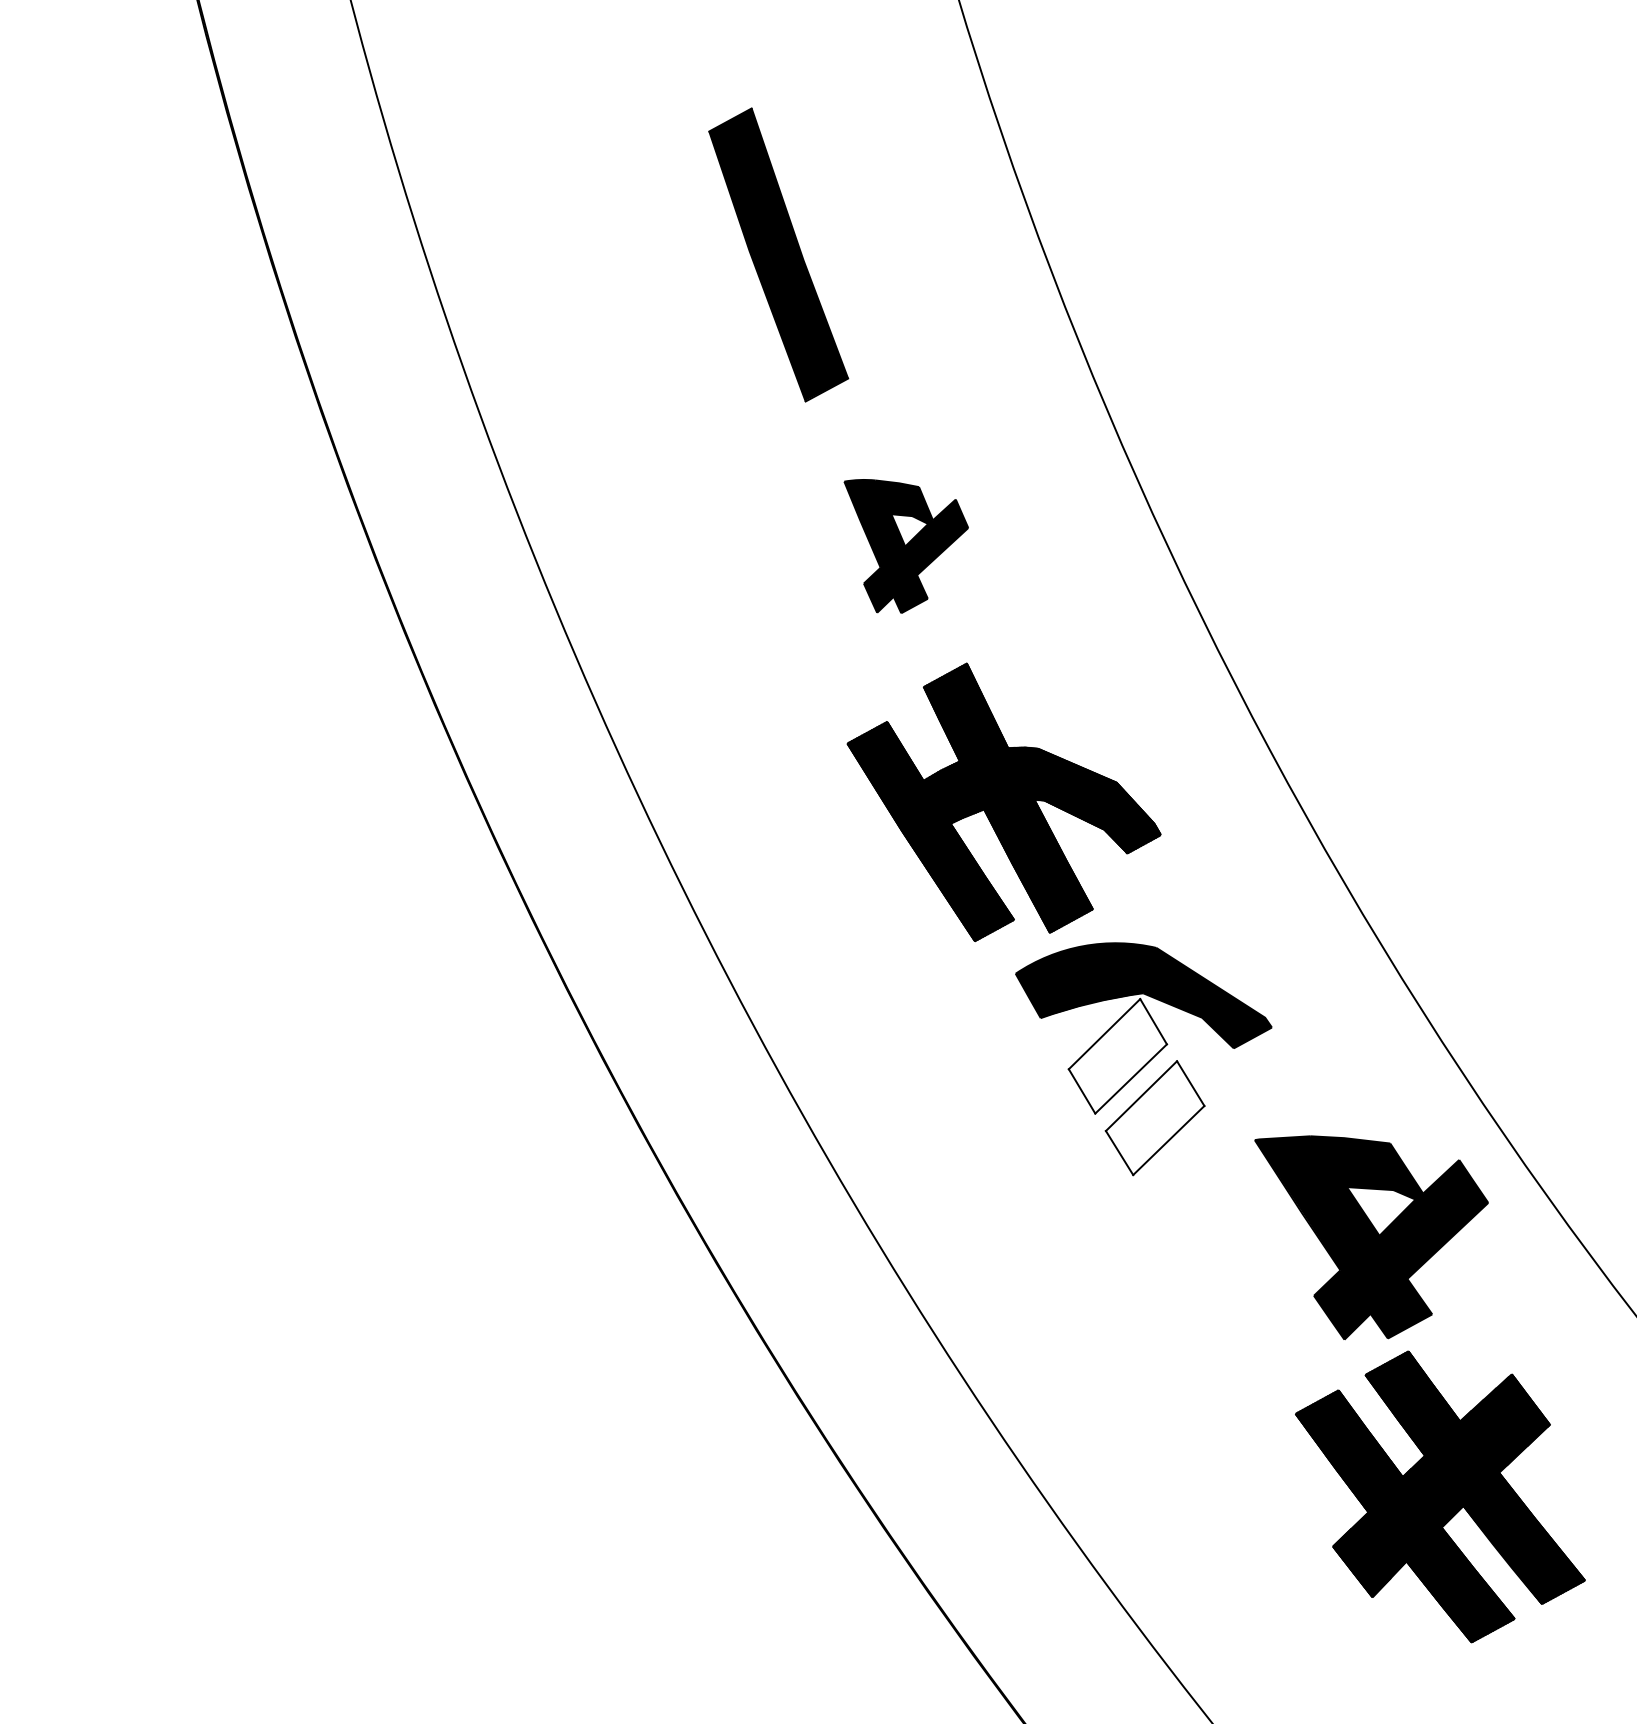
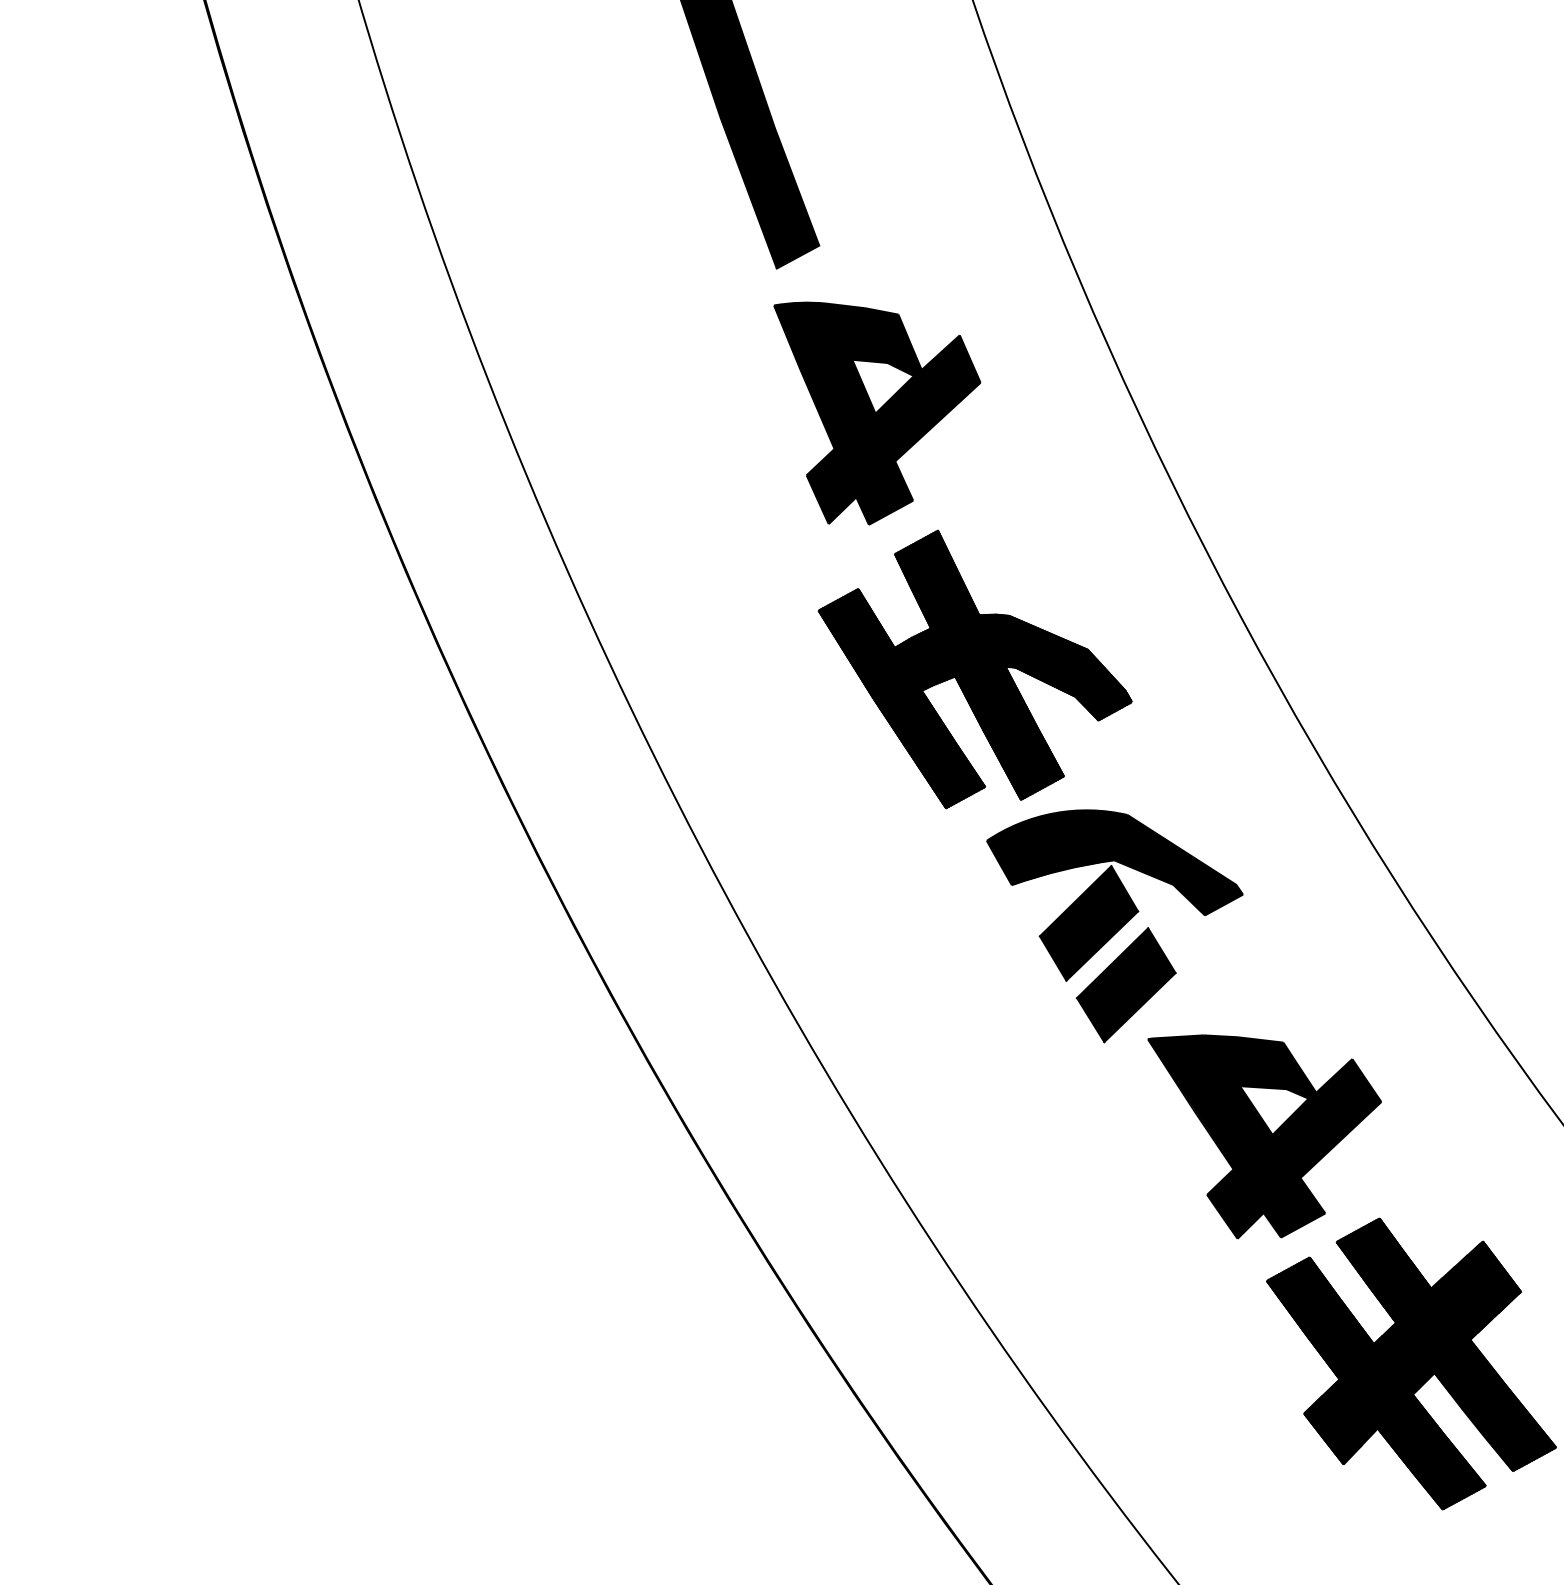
part: (906, 546) -> (877, 413), size x1.67
fill: (1117, 1056) -> (1088, 923), added
fill: (1154, 1118) -> (1125, 985), added
part: (1371, 1237) -> (1264, 1136), moved

